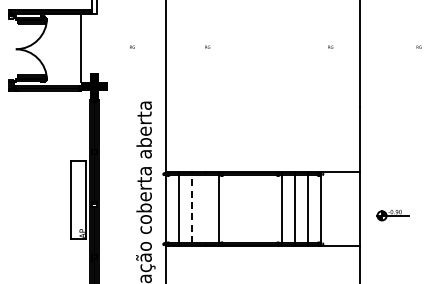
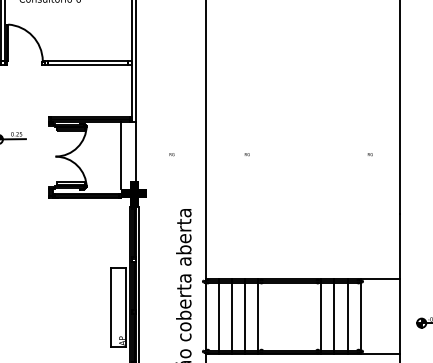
line: (96, 43) -> (136, 150), added
line: (192, 209) -> (232, 316), dashed -> solid
line: (205, 209) -> (245, 316), added

